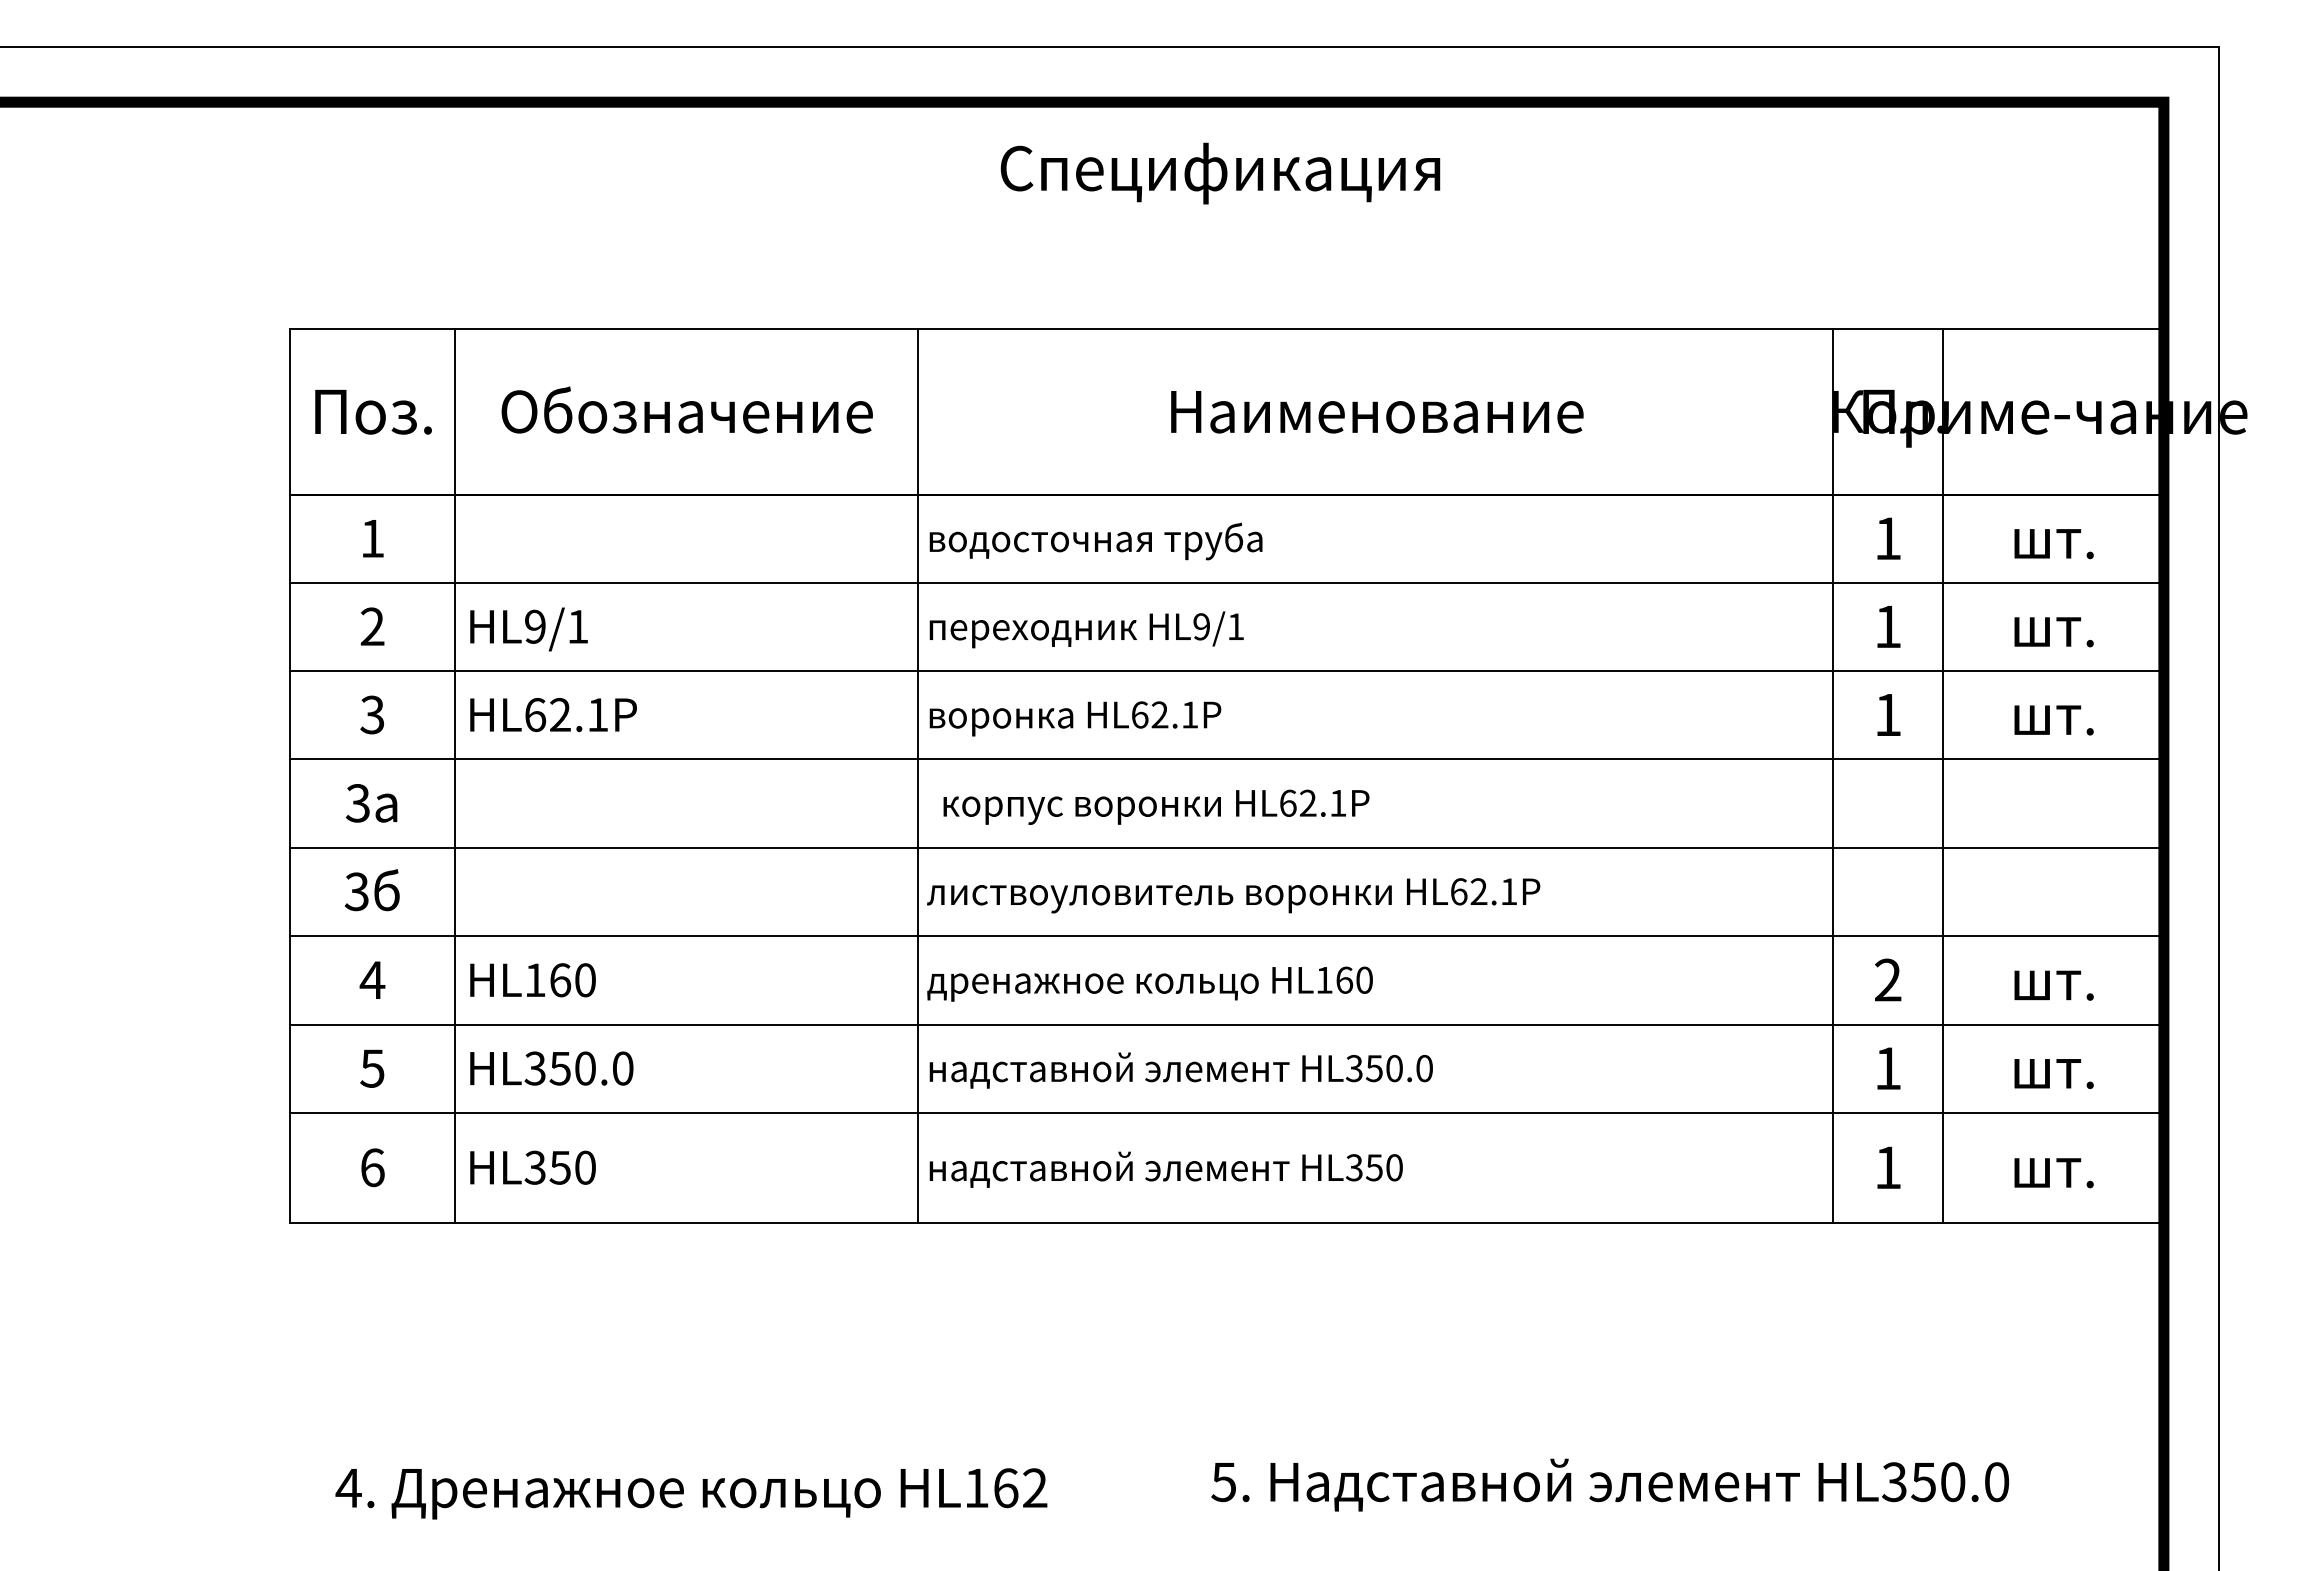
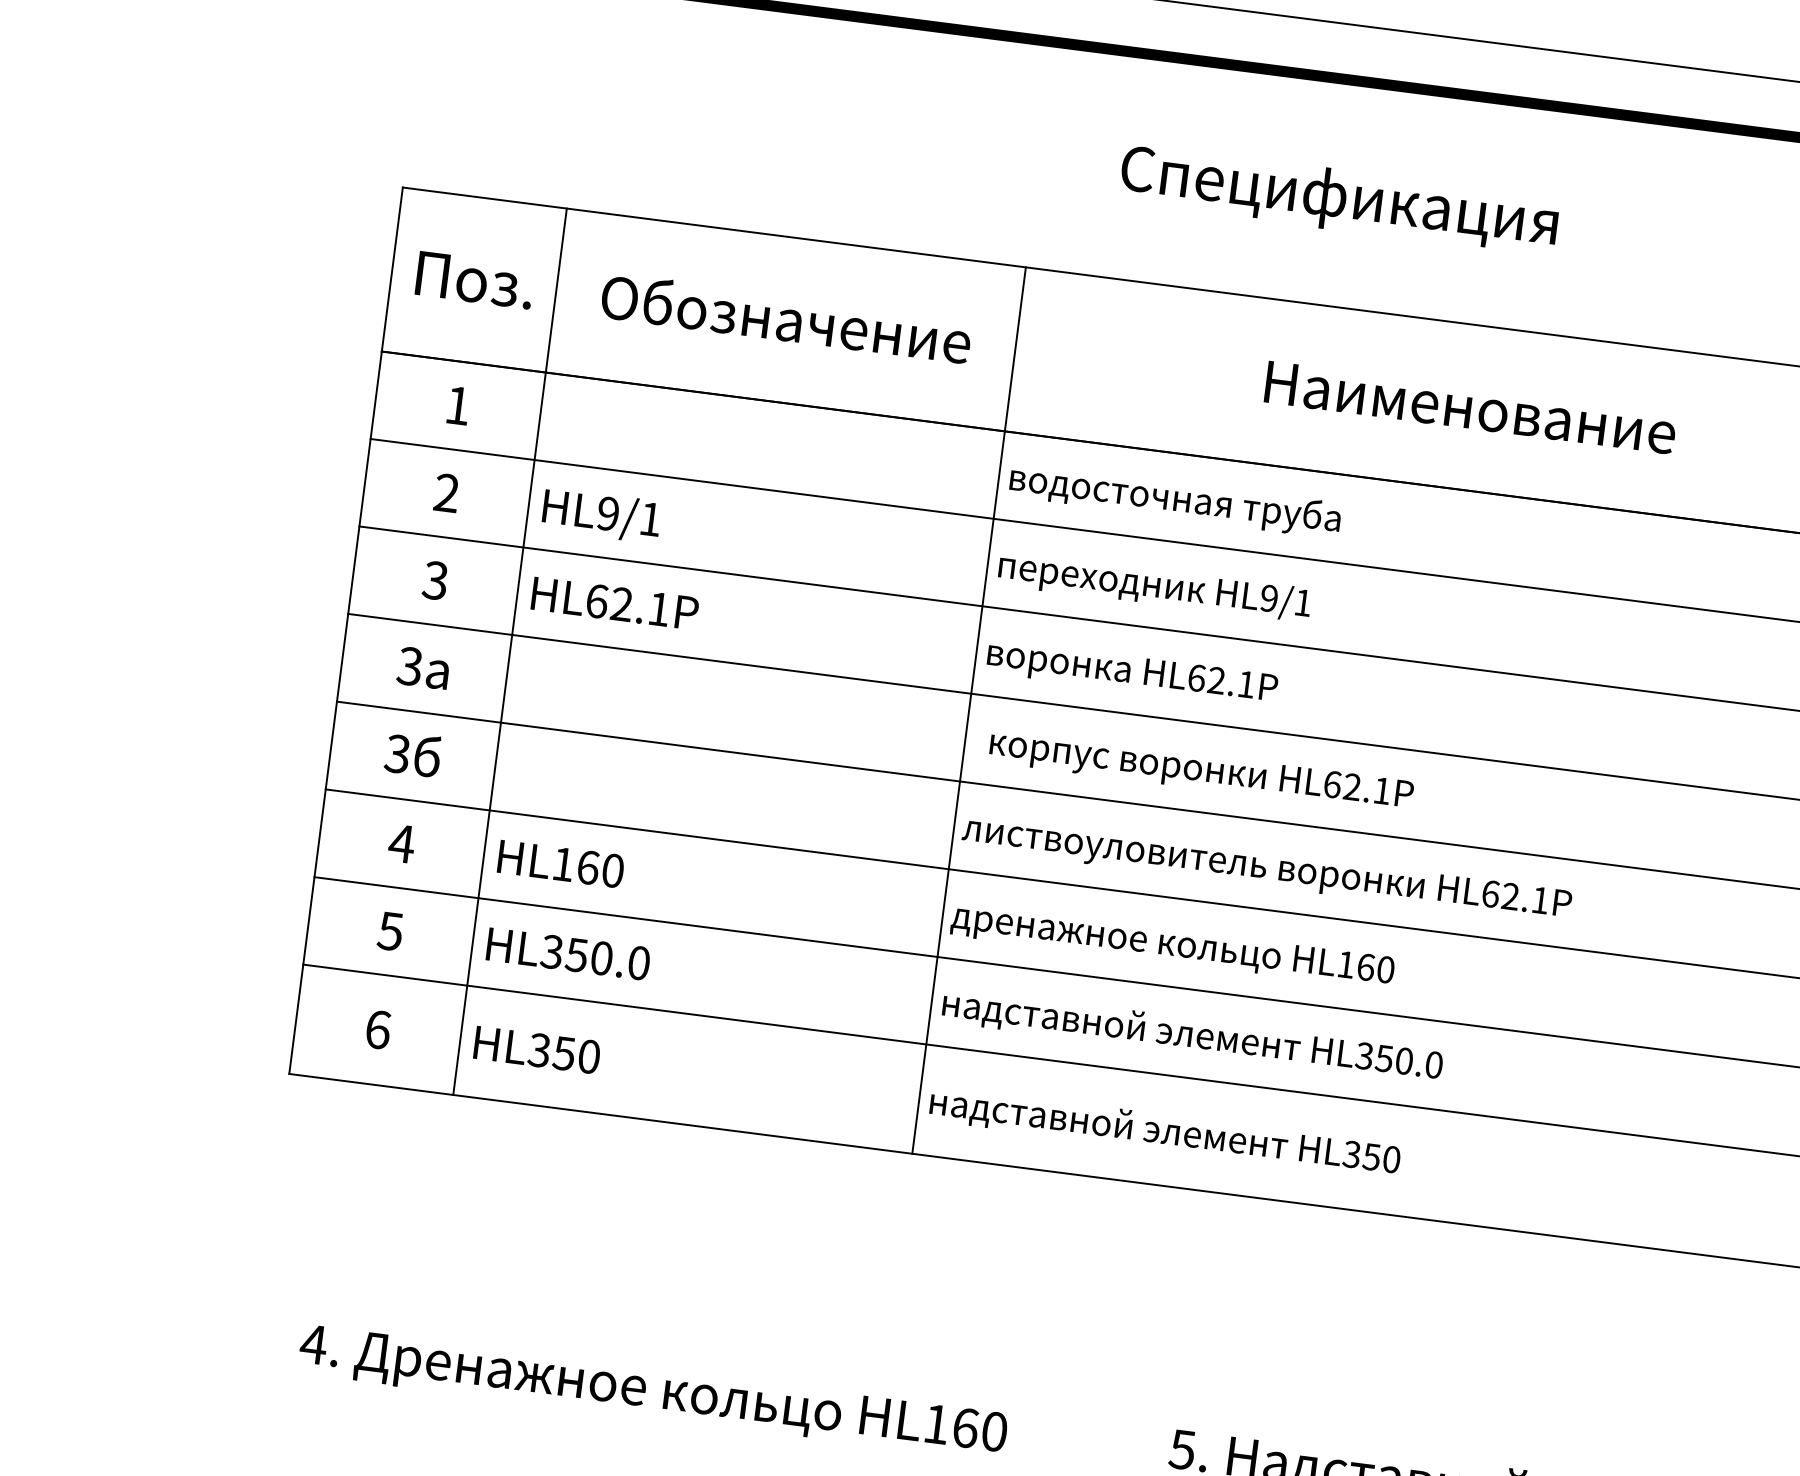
text: (1220, 173) -> (1339, 199), moved
text: (1035, 1488) -> (994, 1432), HL162 -> HL160

